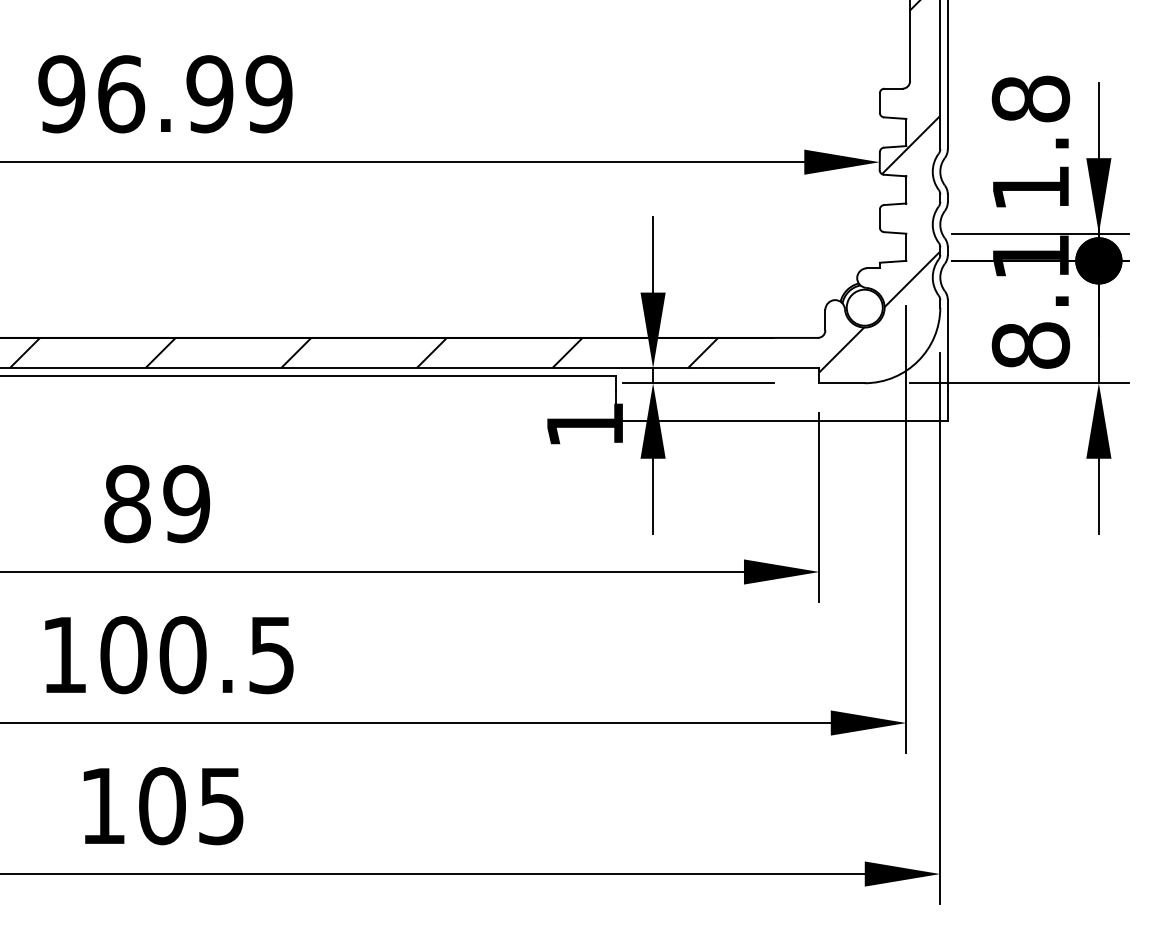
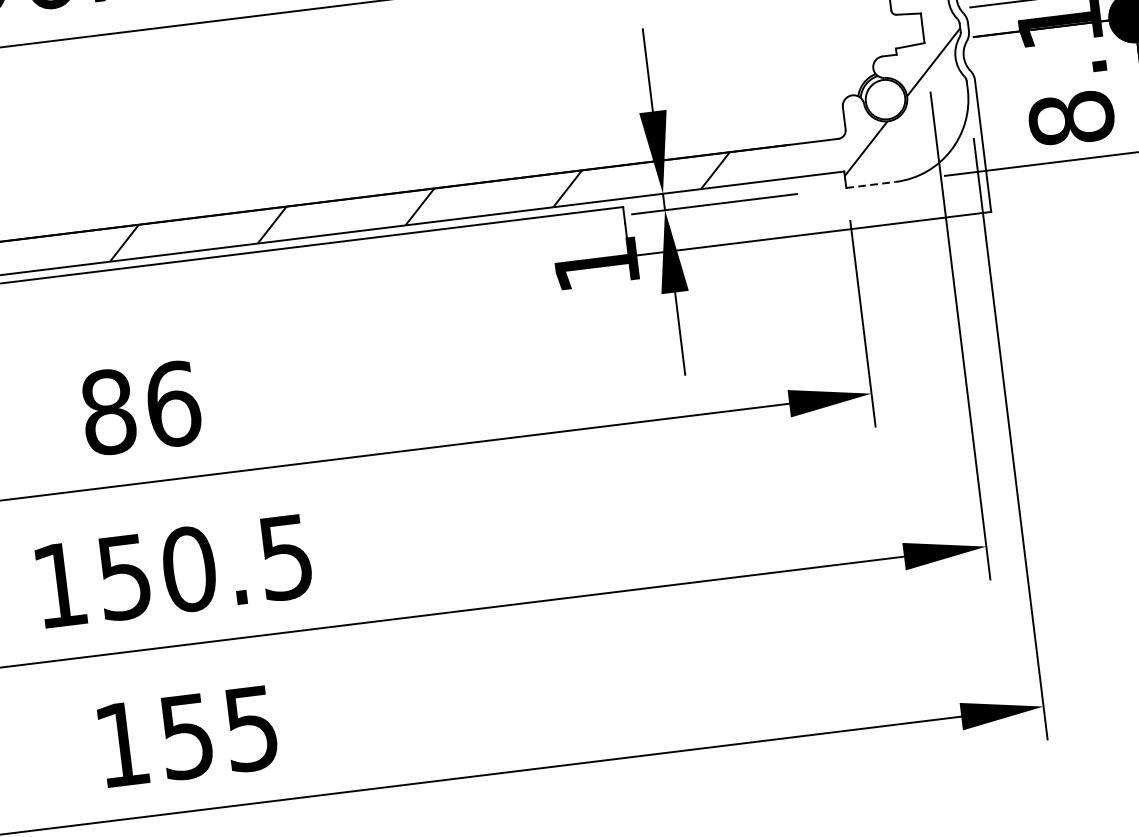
line: (842, 383) -> (871, 185), solid -> dashed
text: (186, 504) -> (172, 404), 89 -> 86
text: (123, 655) -> (124, 577), 100.5 -> 150.5
text: (162, 806) -> (187, 737), 105 -> 155

